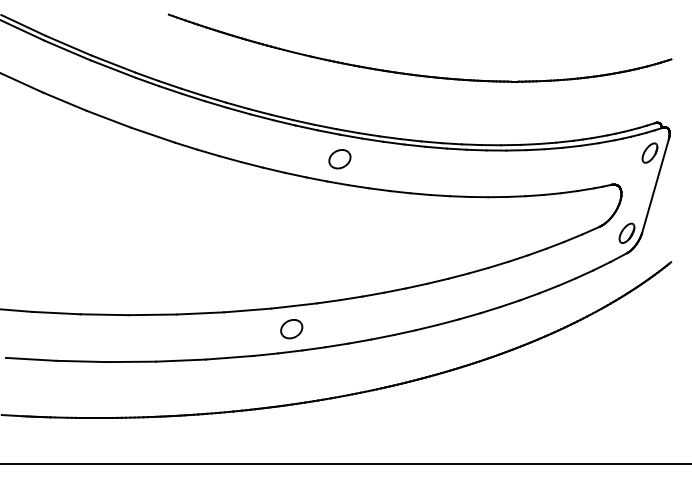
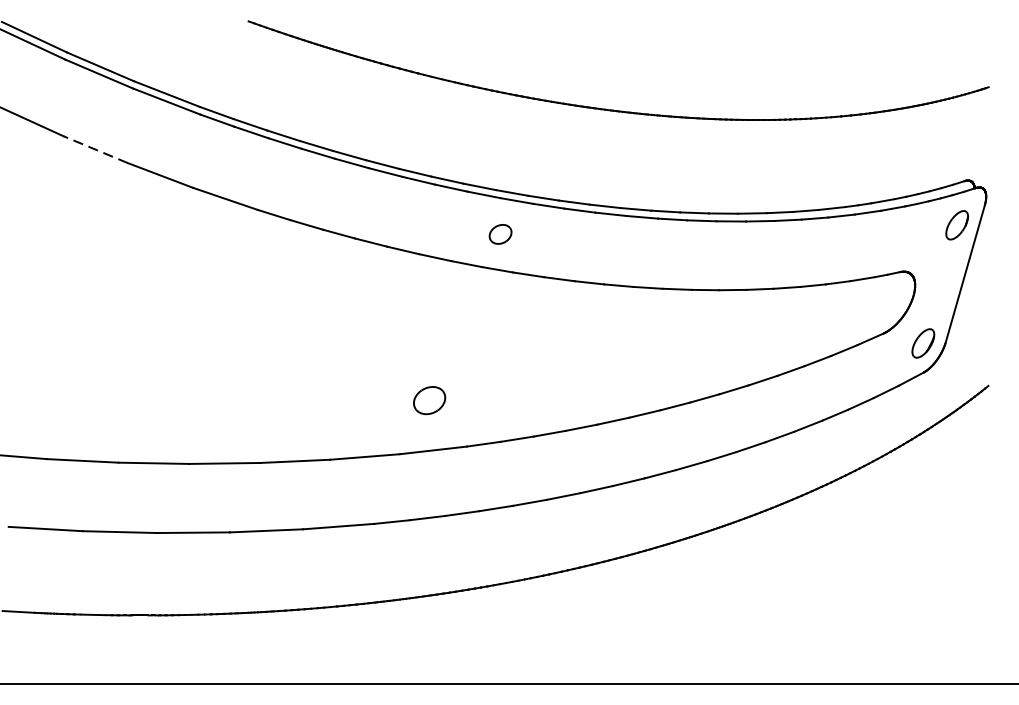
line: (64, 101) -> (94, 149), solid -> dashed
part: (339, 159) -> (499, 234), size x0.7
part: (291, 329) -> (429, 401), moved

